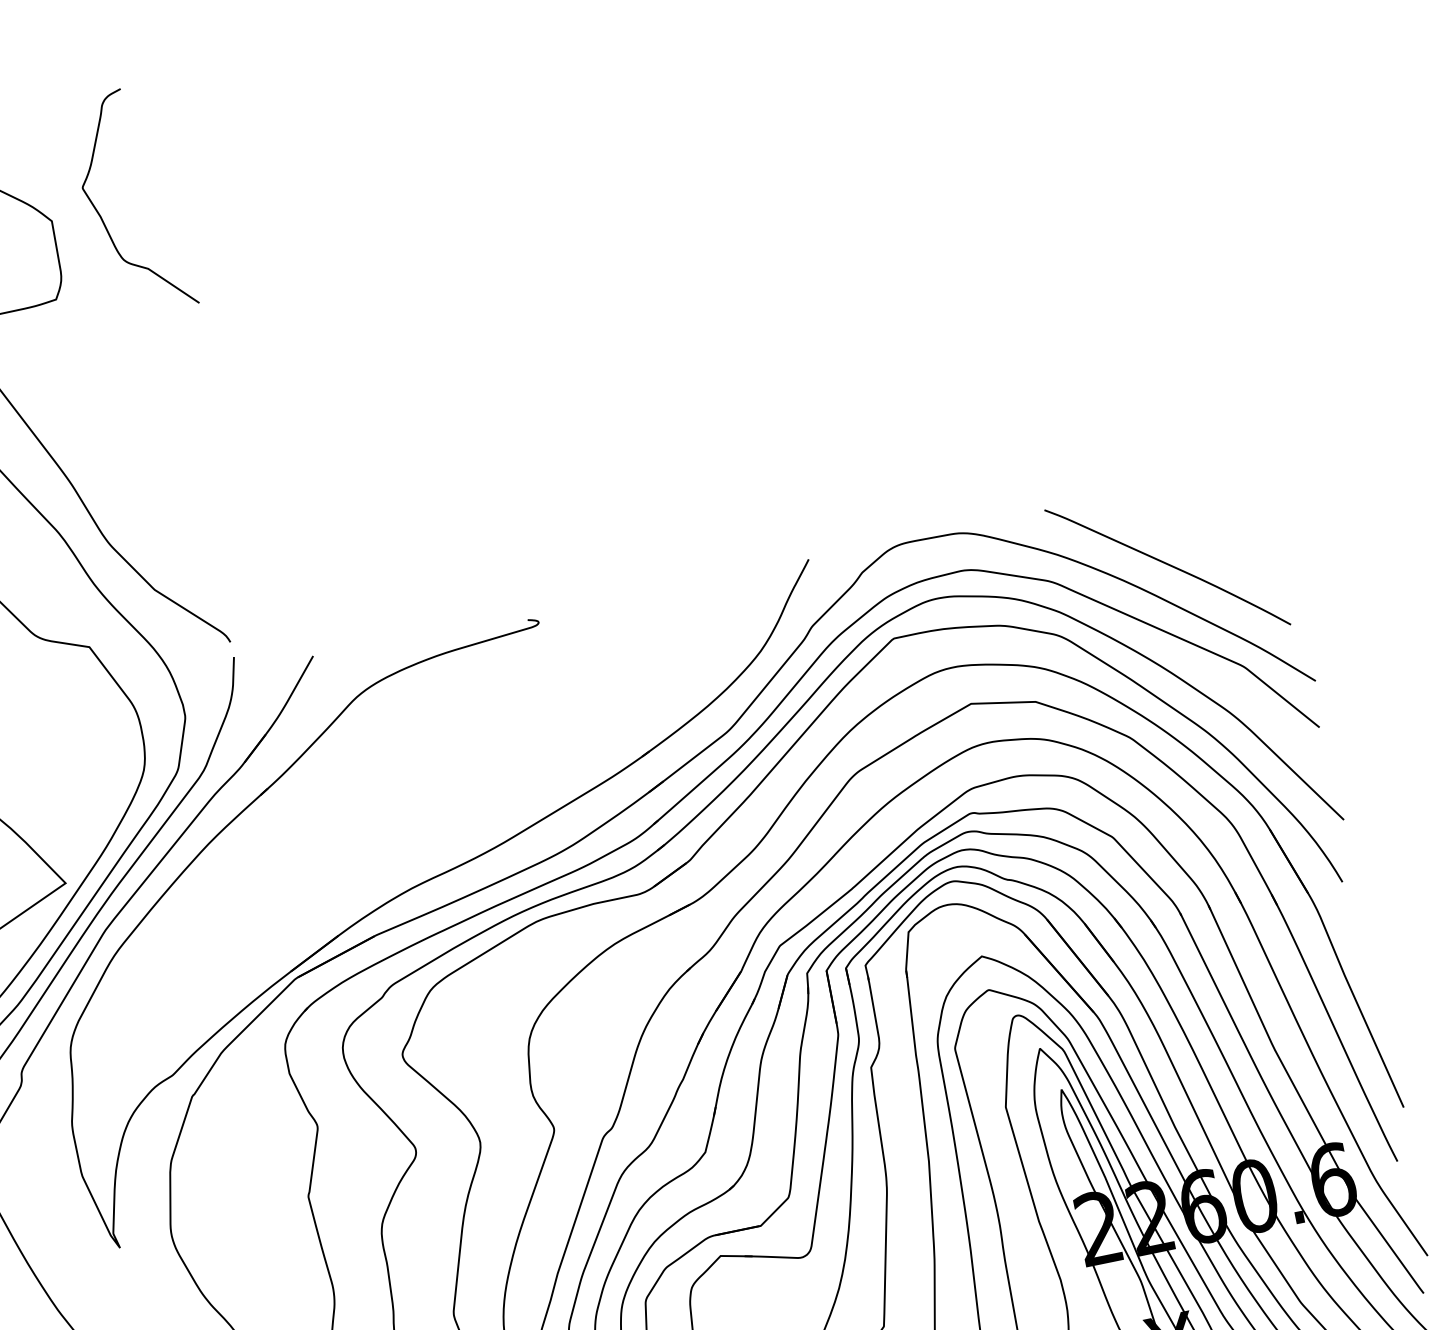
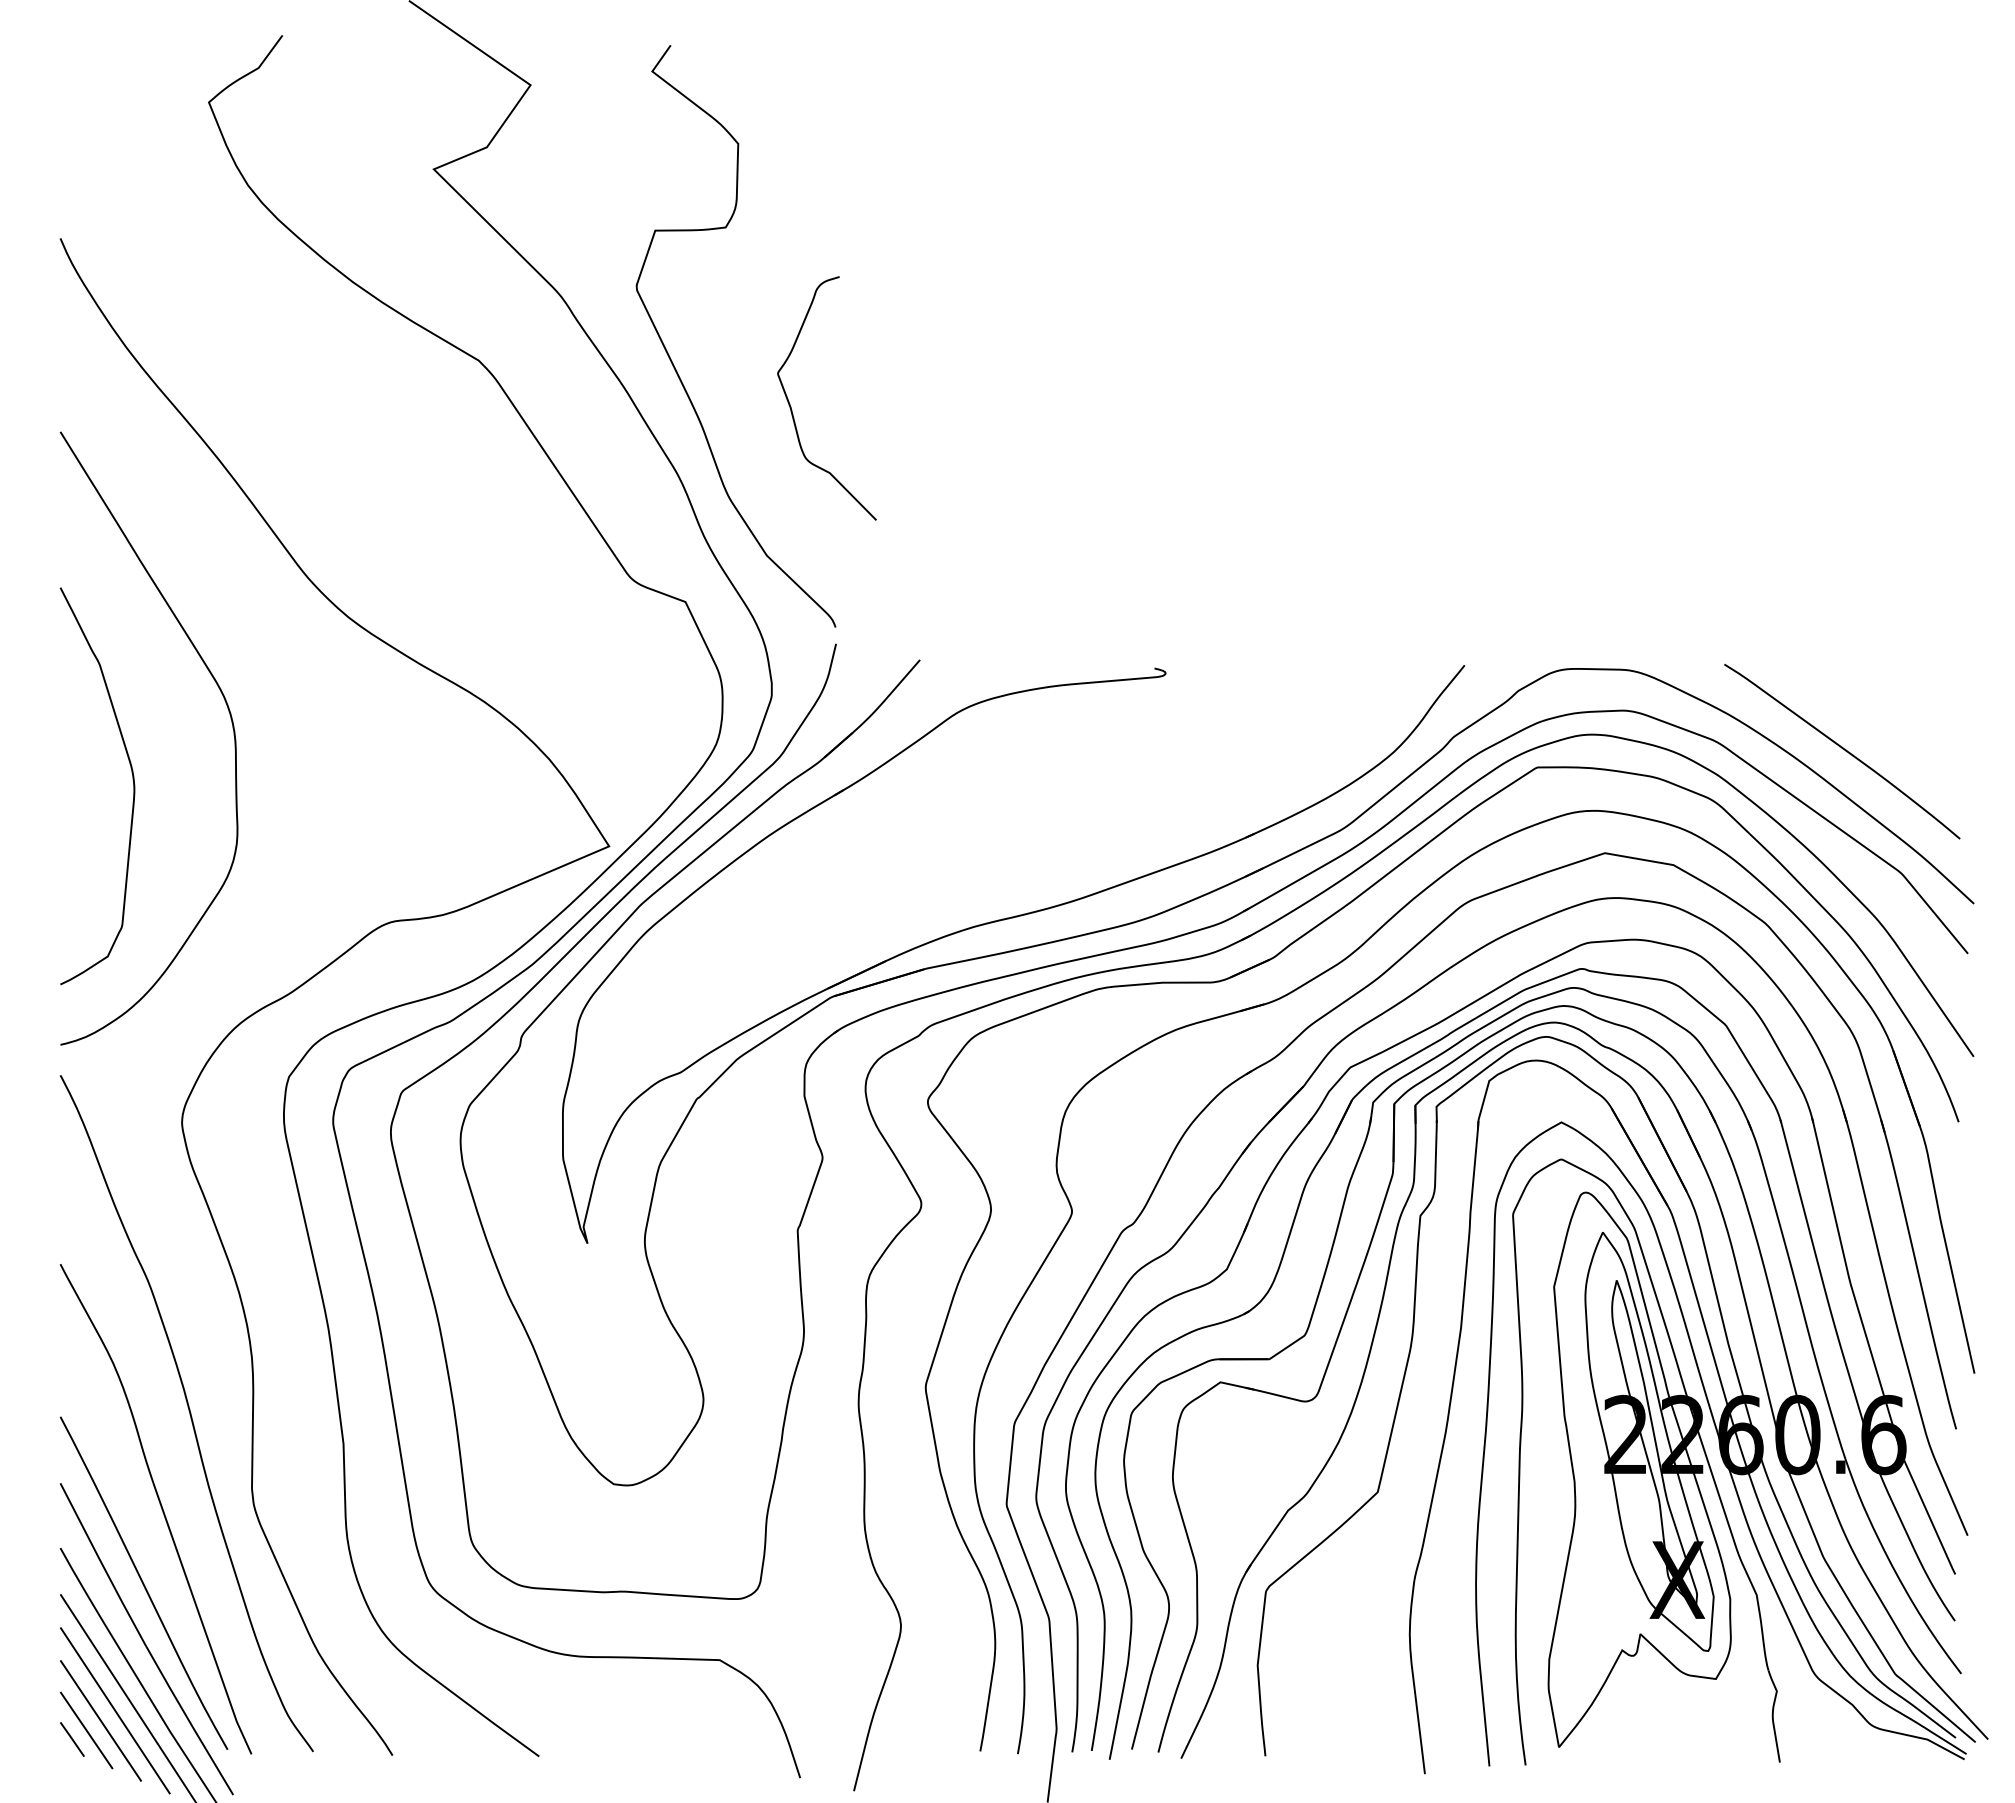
curve: (101, 215) -> (791, 406), moved

